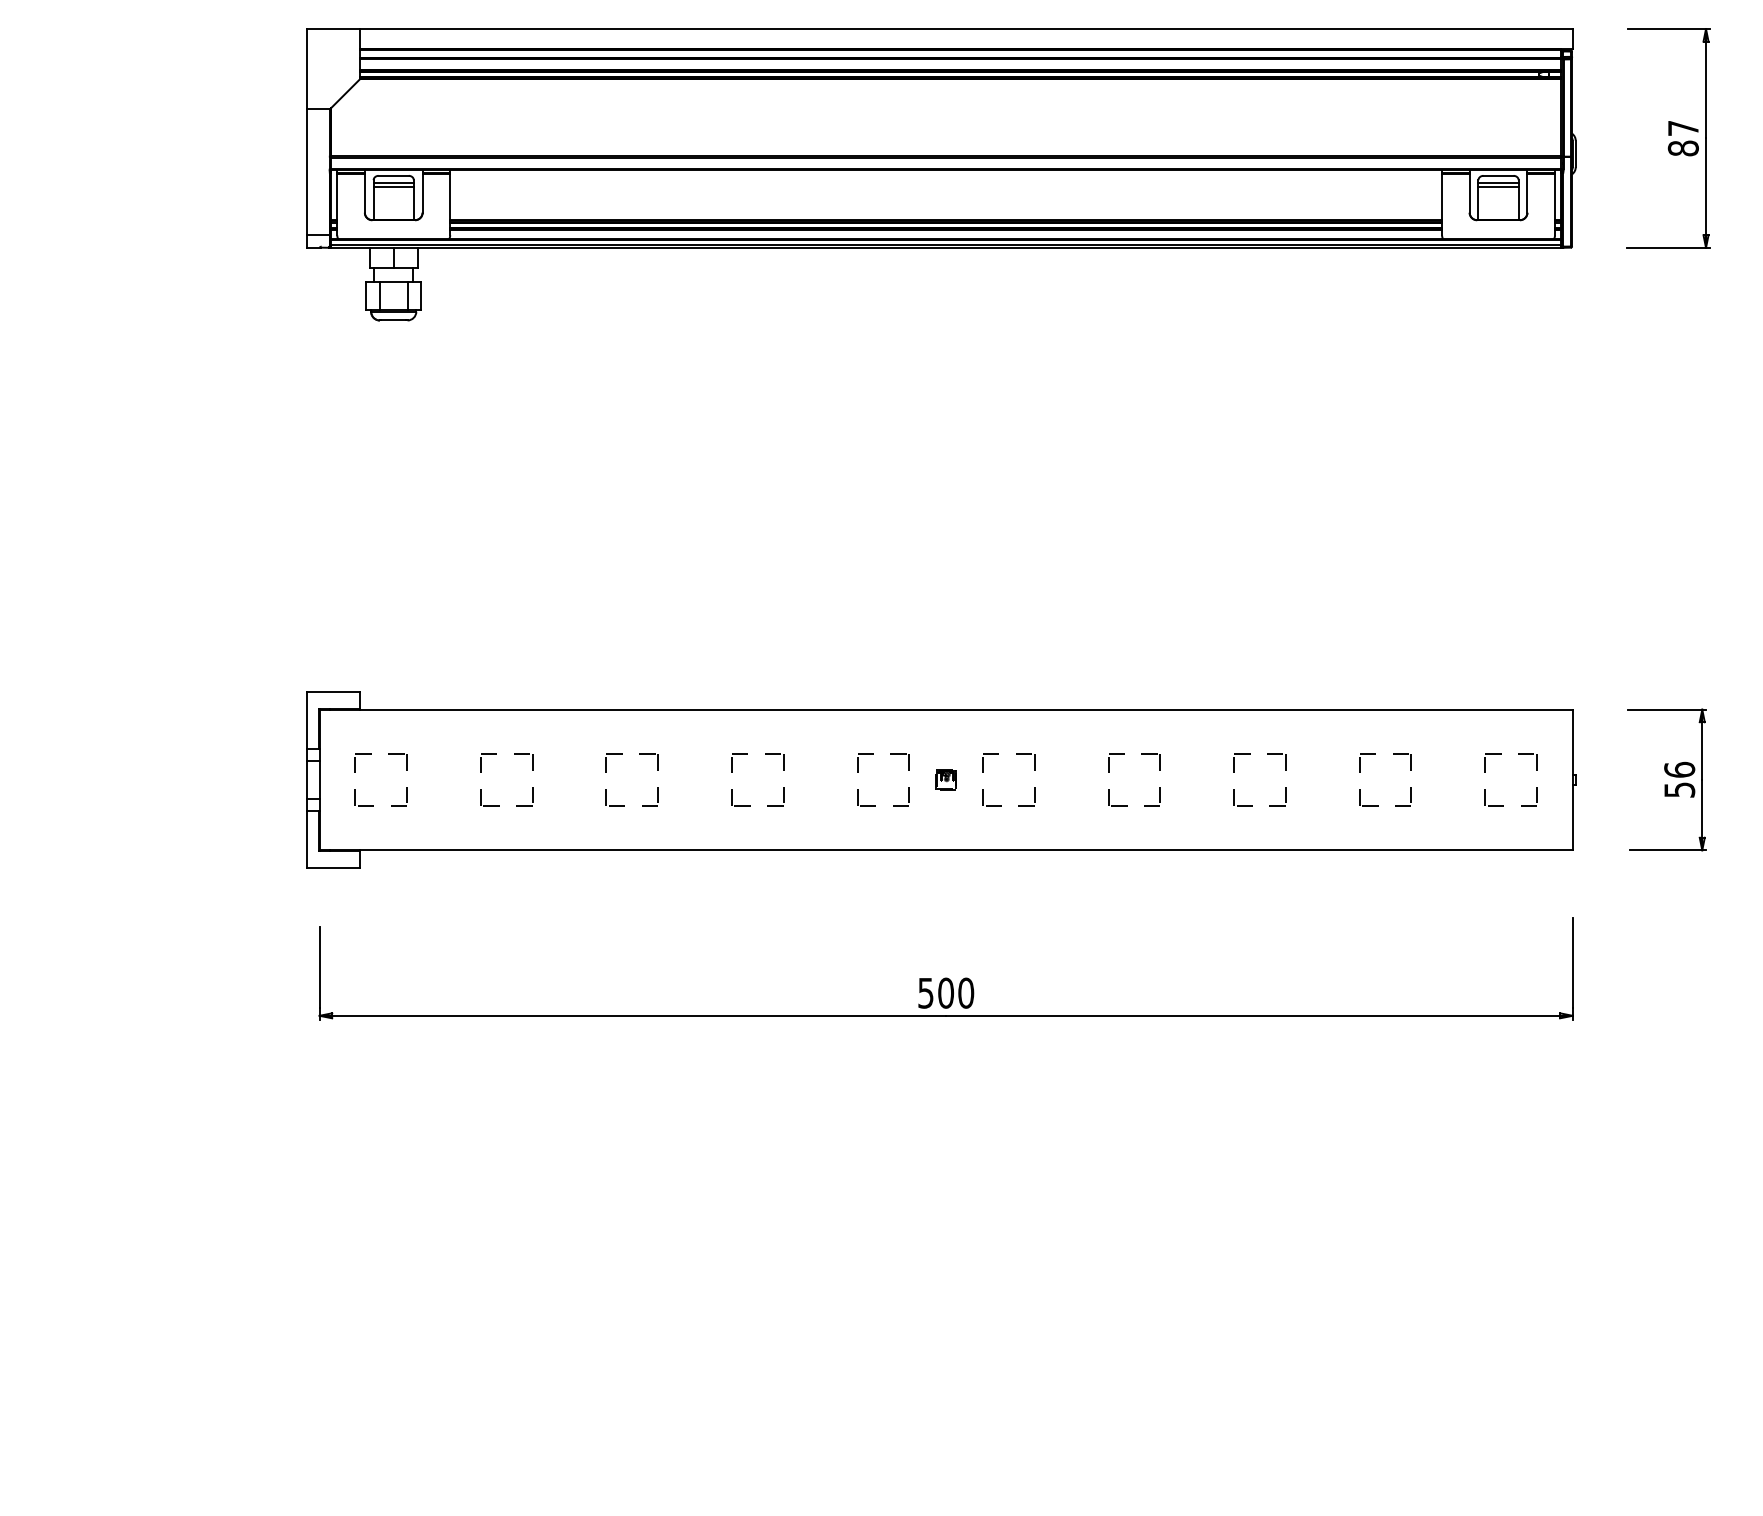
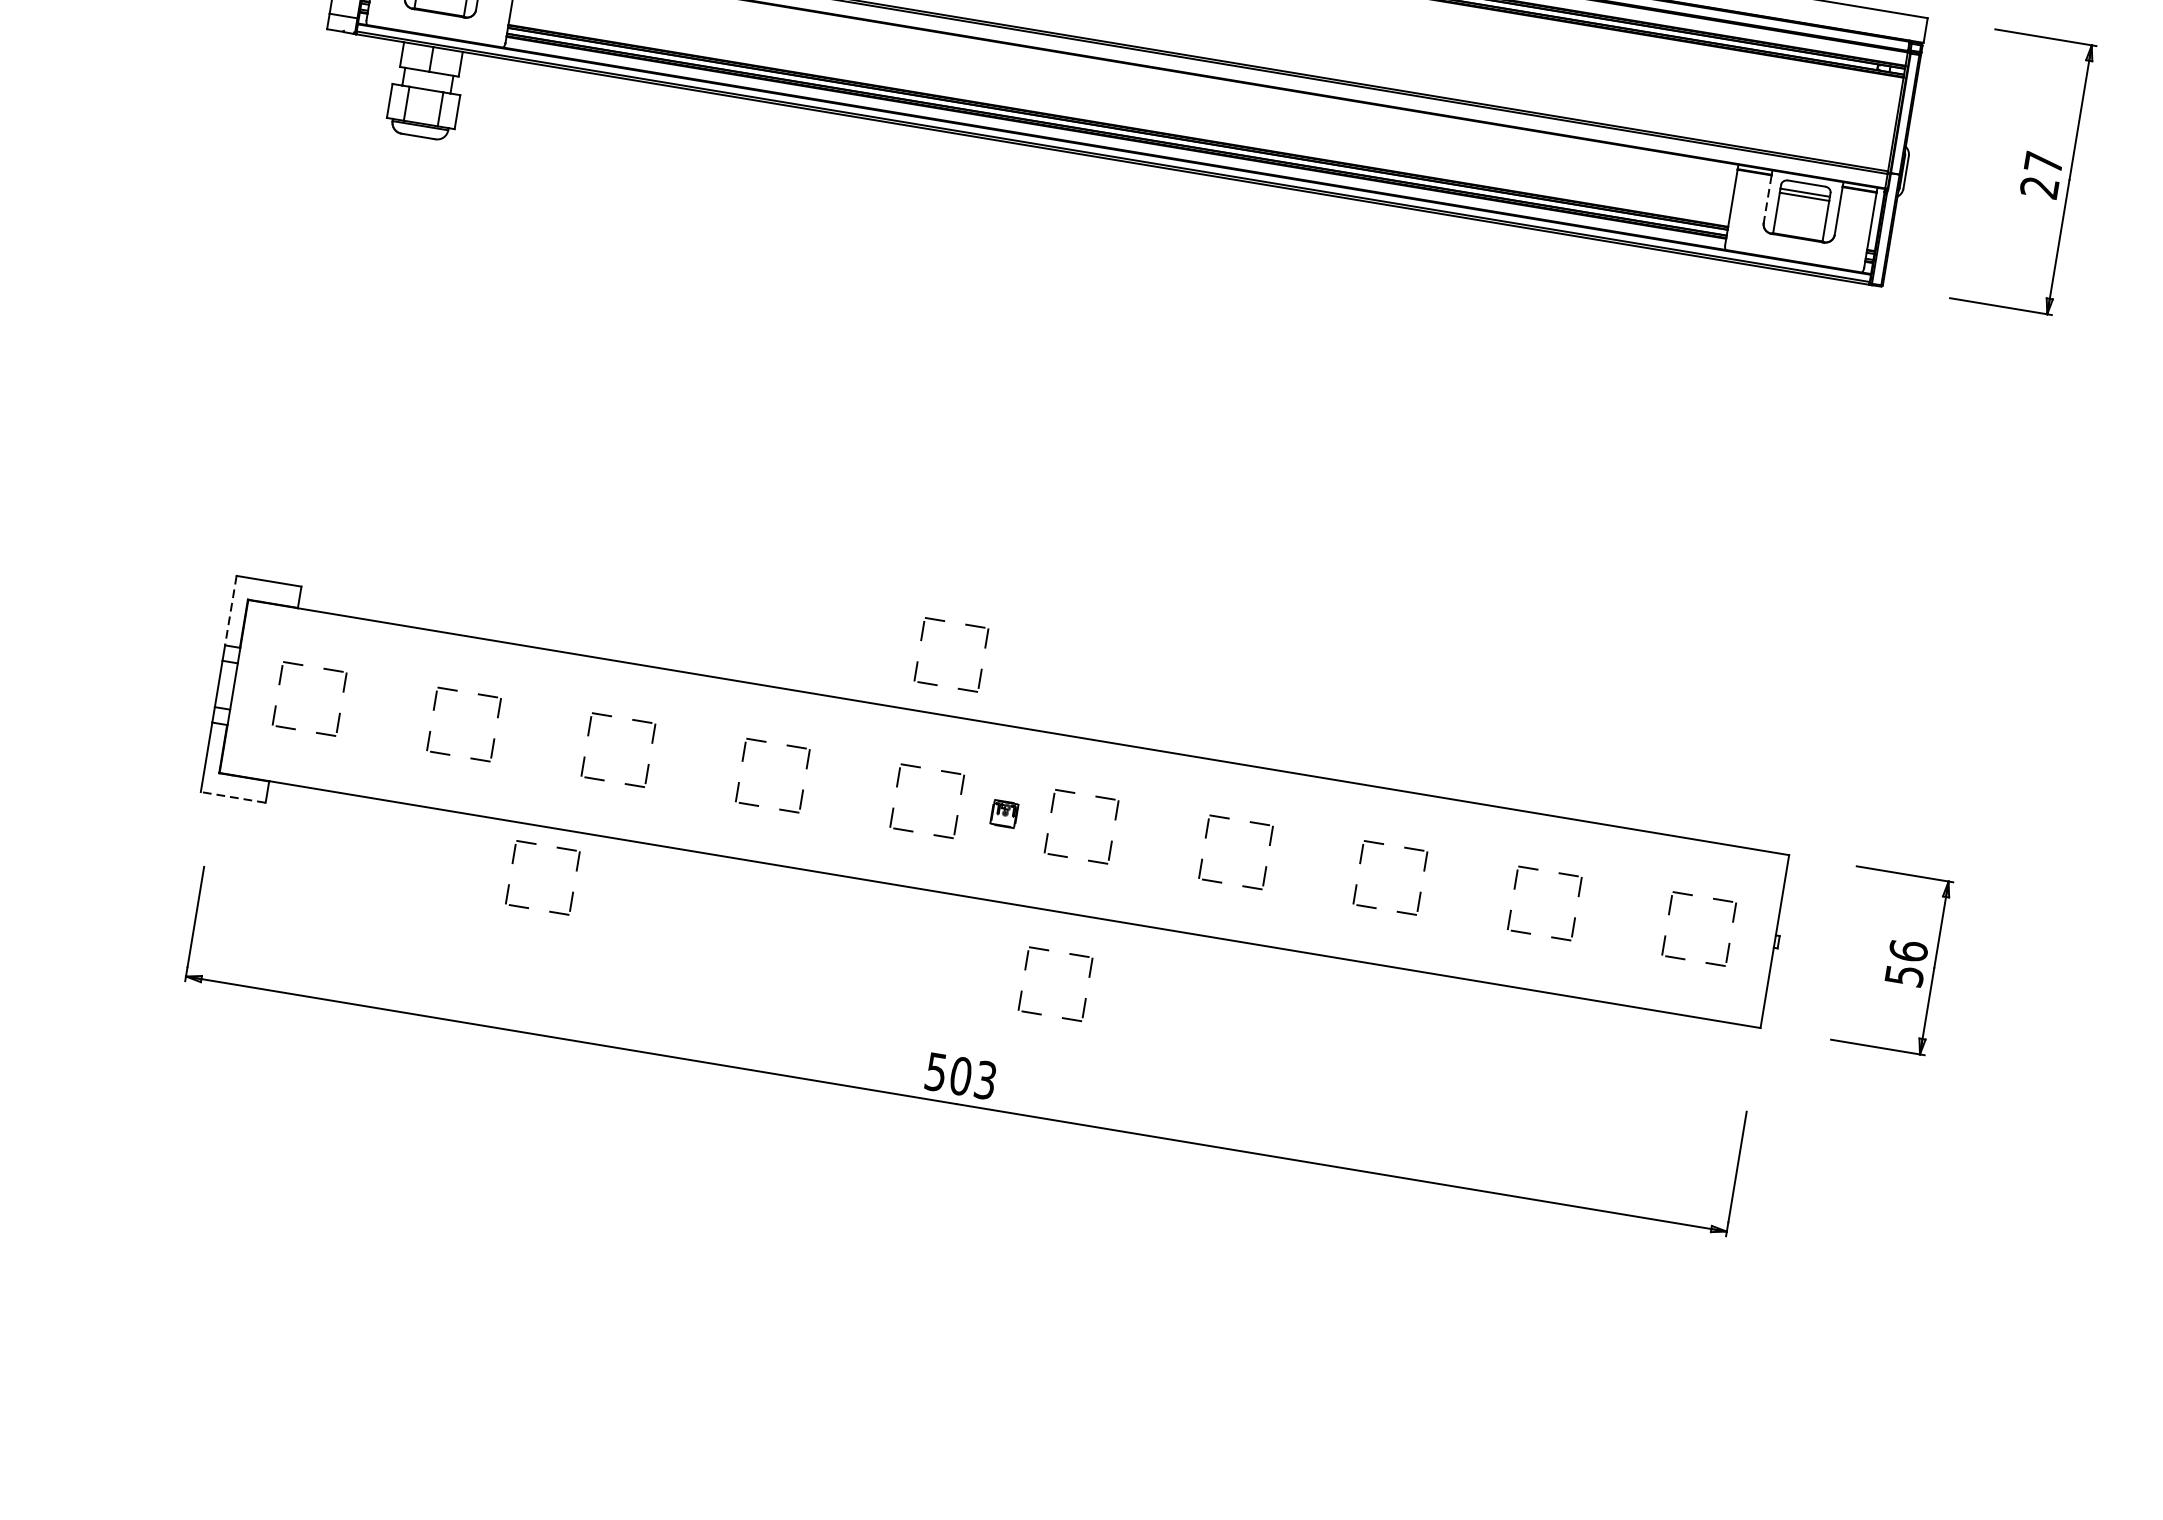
text: (1683, 148) -> (2039, 187), 87 -> 27
line: (1469, 193) -> (1767, 199), solid -> dashed
part: (890, 635) -> (965, 625), added
line: (307, 720) -> (231, 610), solid -> dashed
line: (333, 867) -> (233, 796), solid -> dashed
part: (563, 883) -> (512, 863), added
part: (983, 900) -> (1025, 969), added
text: (966, 992) -> (986, 1079), 500 -> 503

